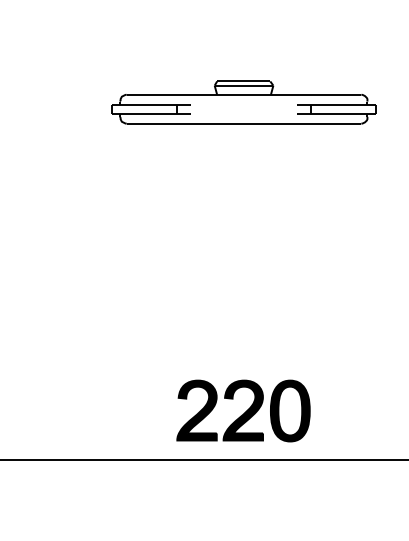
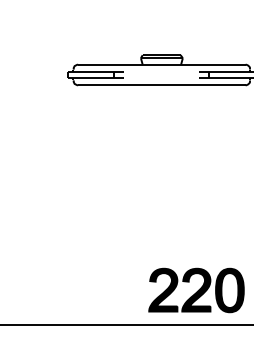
part: (243, 410) -> (196, 290), moved

